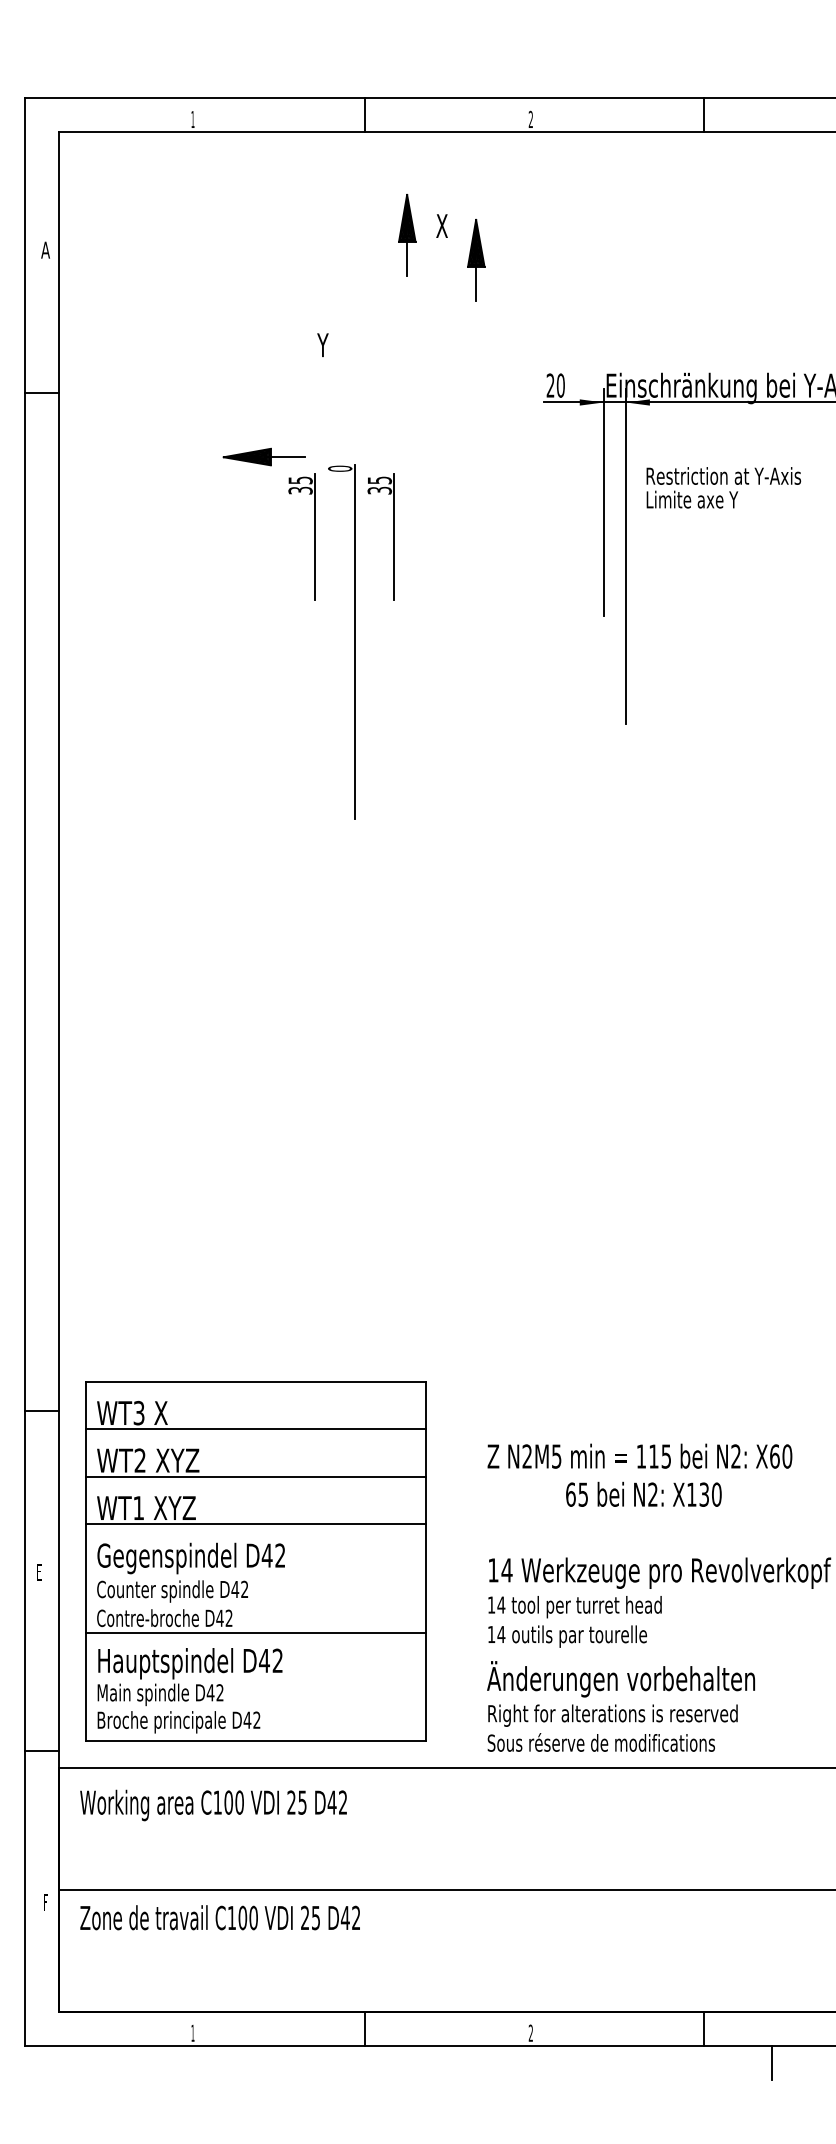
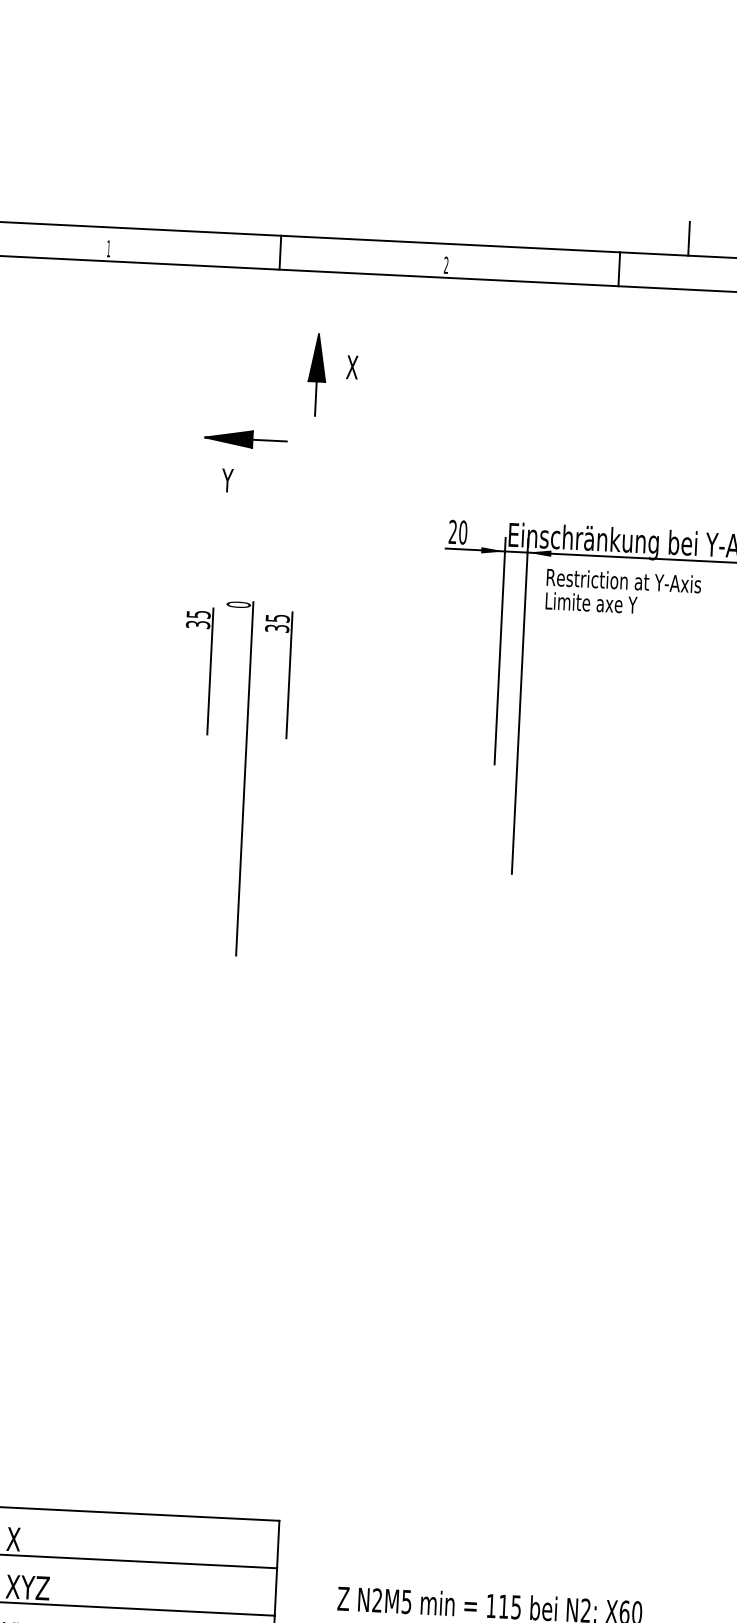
line: (772, 81) -> (689, 239), added
part: (476, 260) -> (385, 403), removed
part: (263, 456) -> (245, 438), moved
text: (723, 487) -> (623, 592), moved

